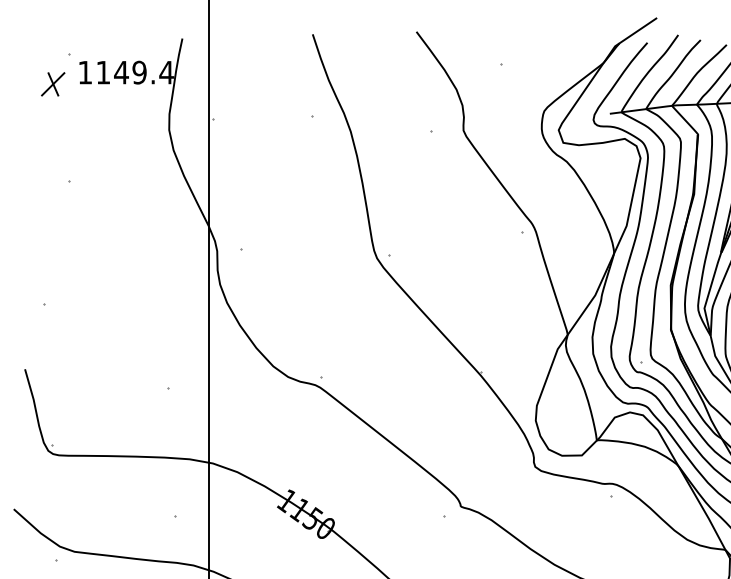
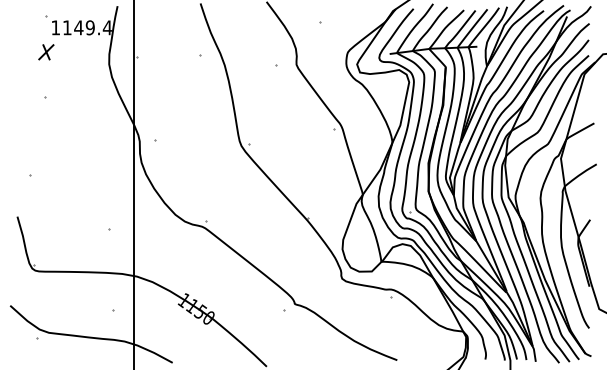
part: (53, 84) -> (46, 52), moved

